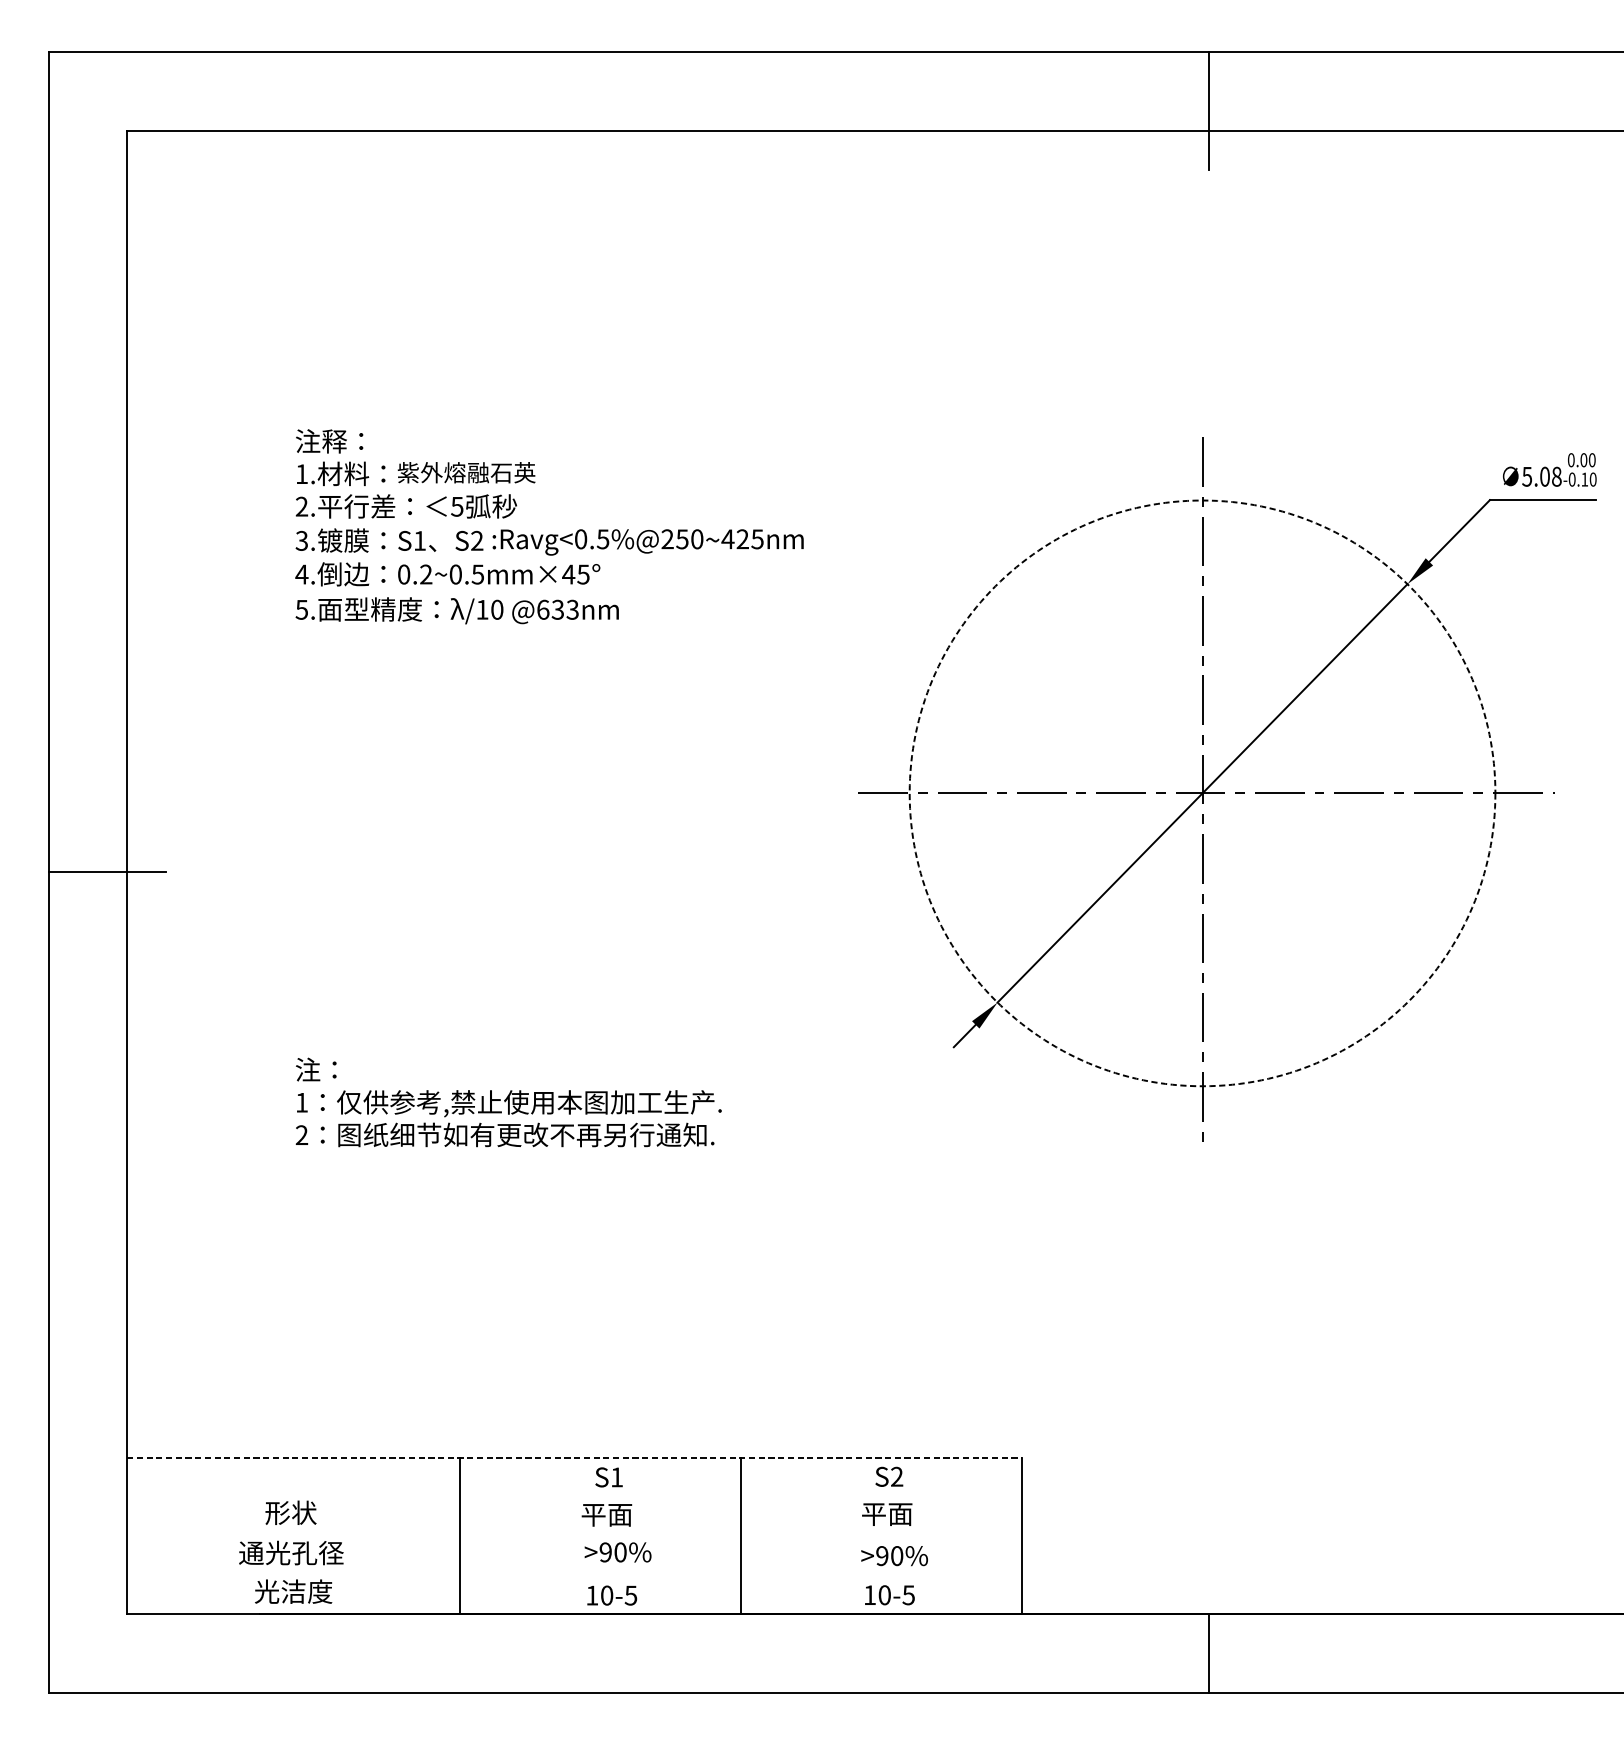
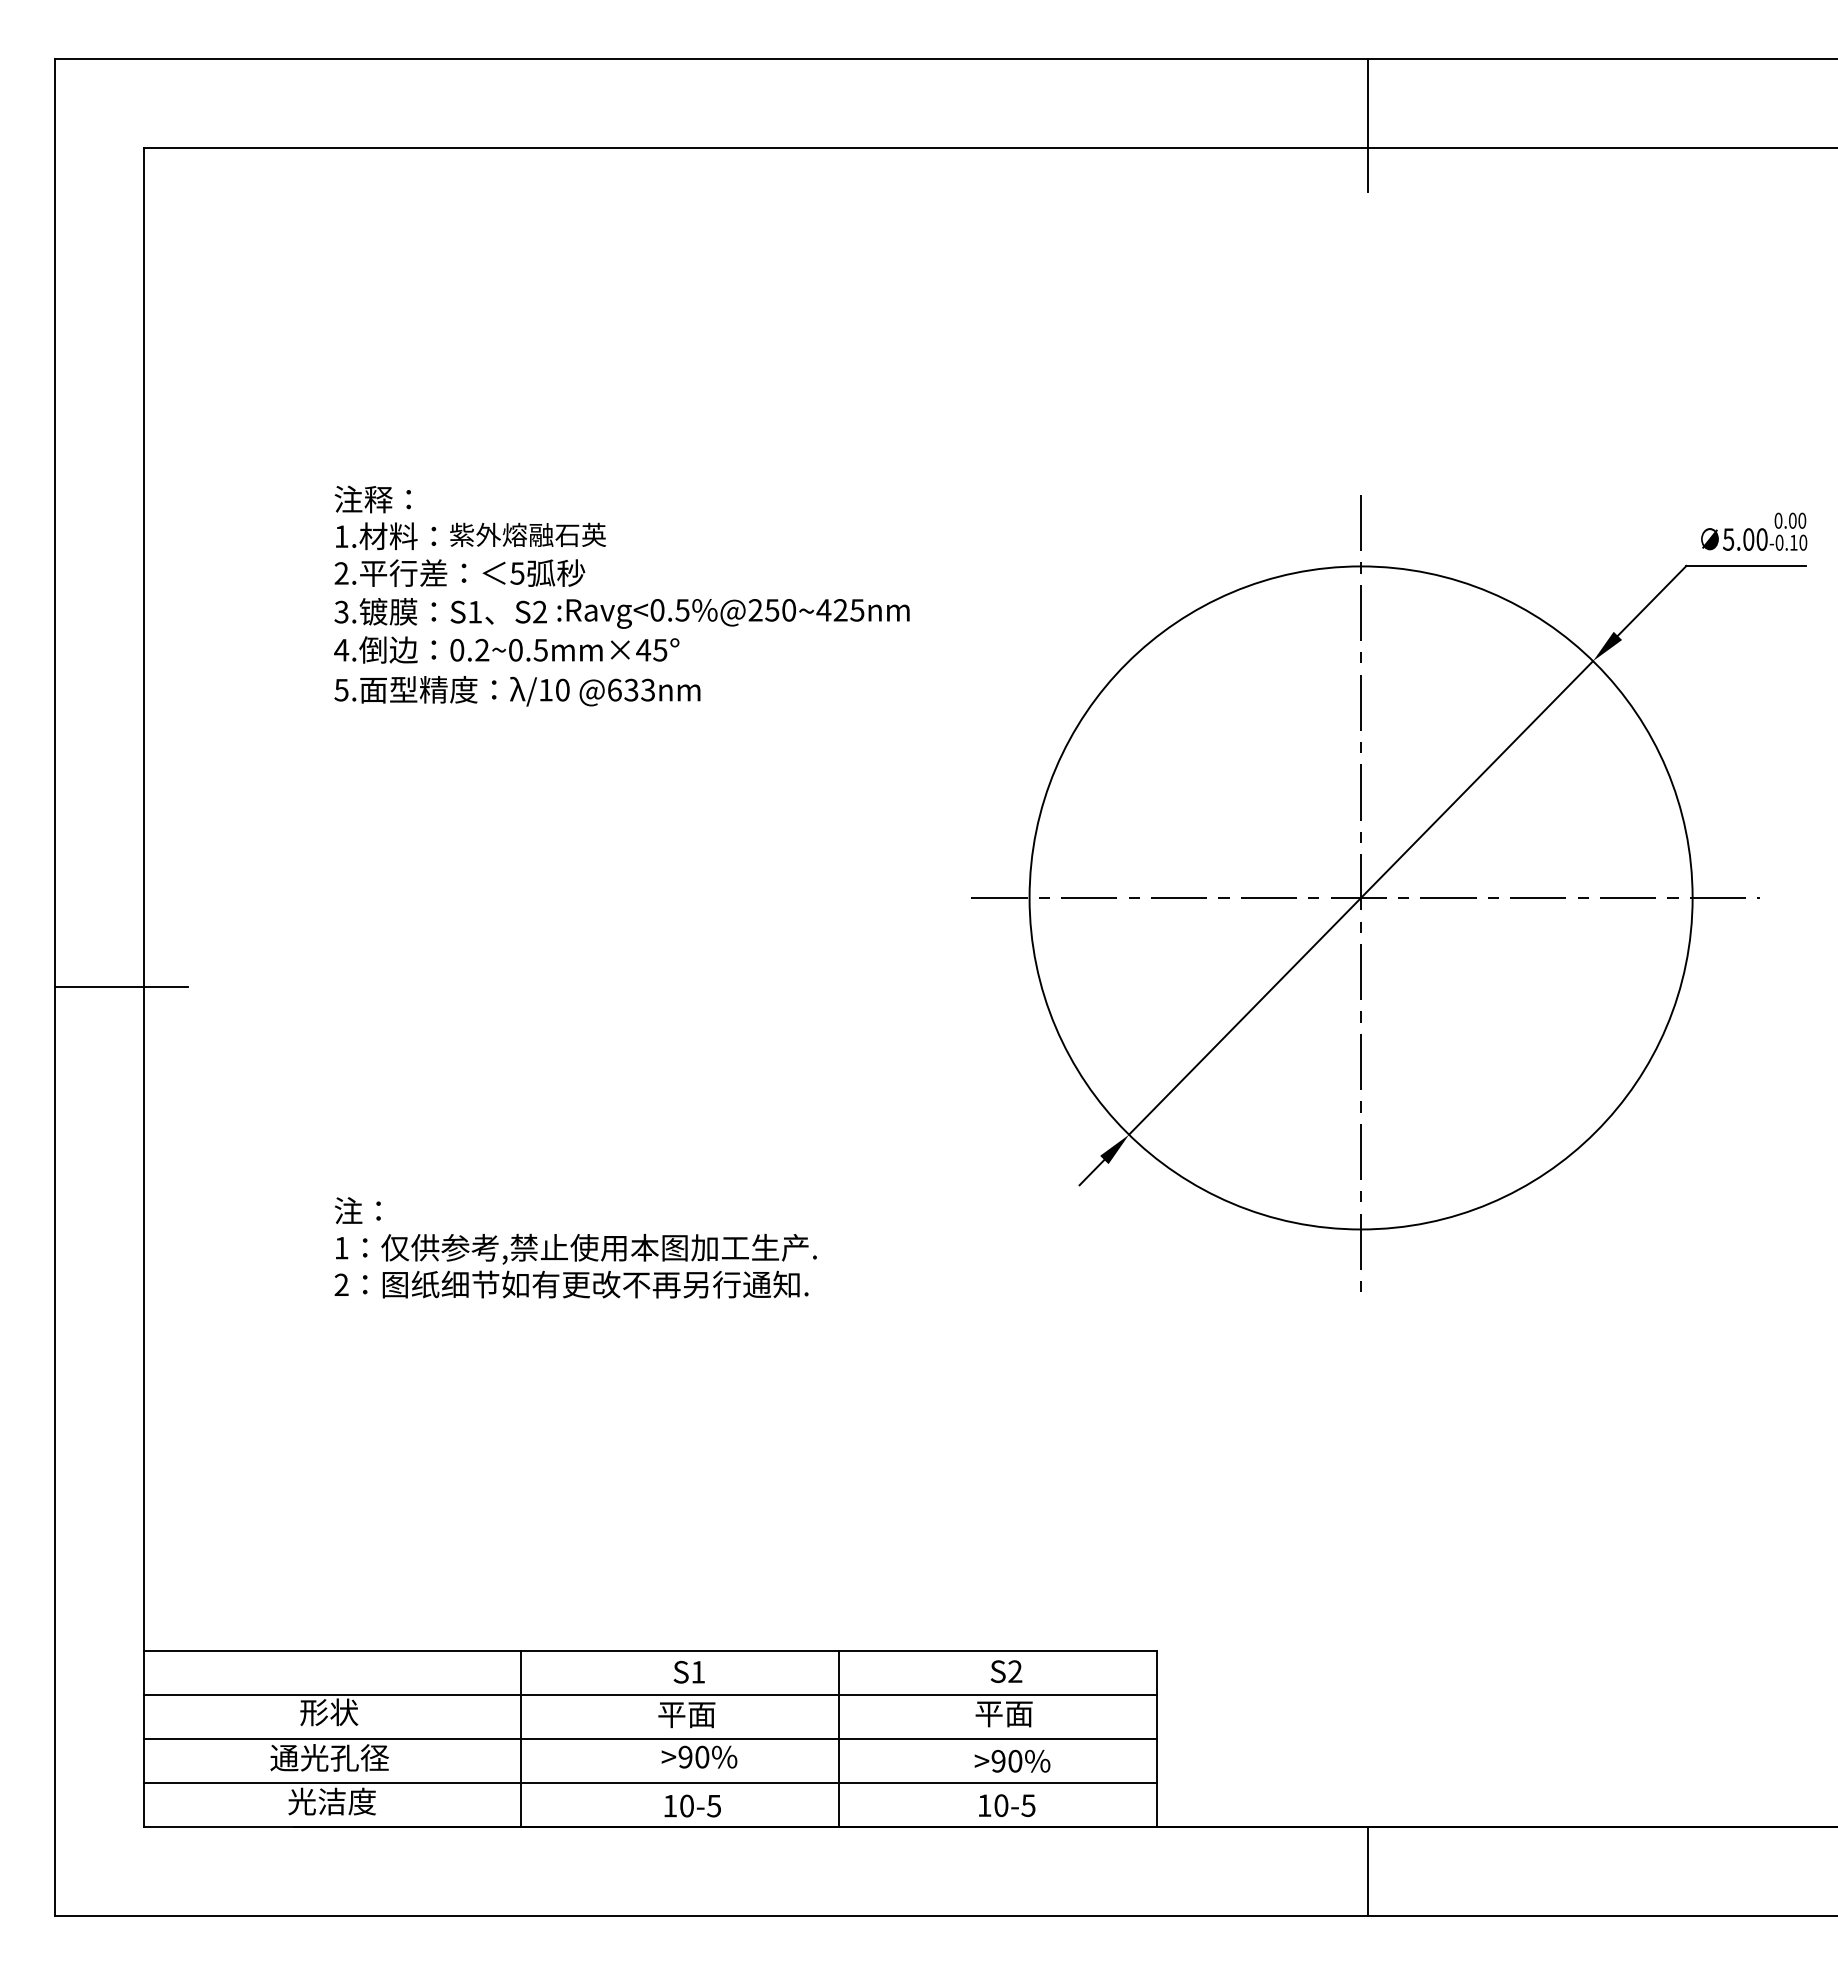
text: (1556, 476) -> (1761, 539), 5.08 -> 5.00
circle: (1202, 792) -> (1360, 897), dashed -> solid
line: (574, 1458) -> (650, 1650), dashed -> solid
line: (574, 1497) -> (650, 1694), added
line: (574, 1535) -> (650, 1738), added
line: (574, 1575) -> (650, 1783), added

